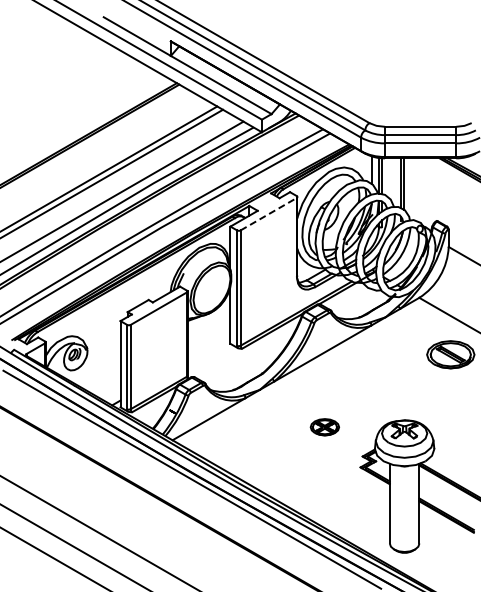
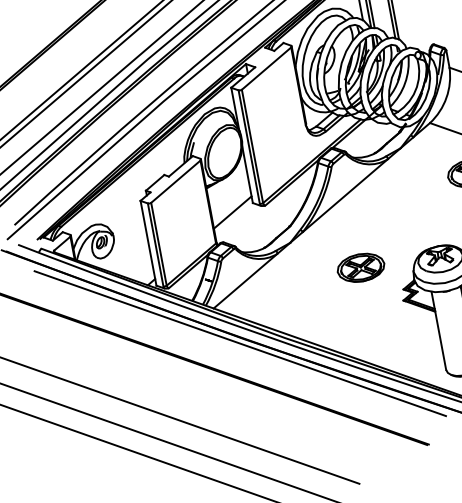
line: (269, 213) -> (267, 67), dashed -> solid
line: (208, 349) -> (232, 212), added
part: (324, 426) -> (360, 266), size x1.67

